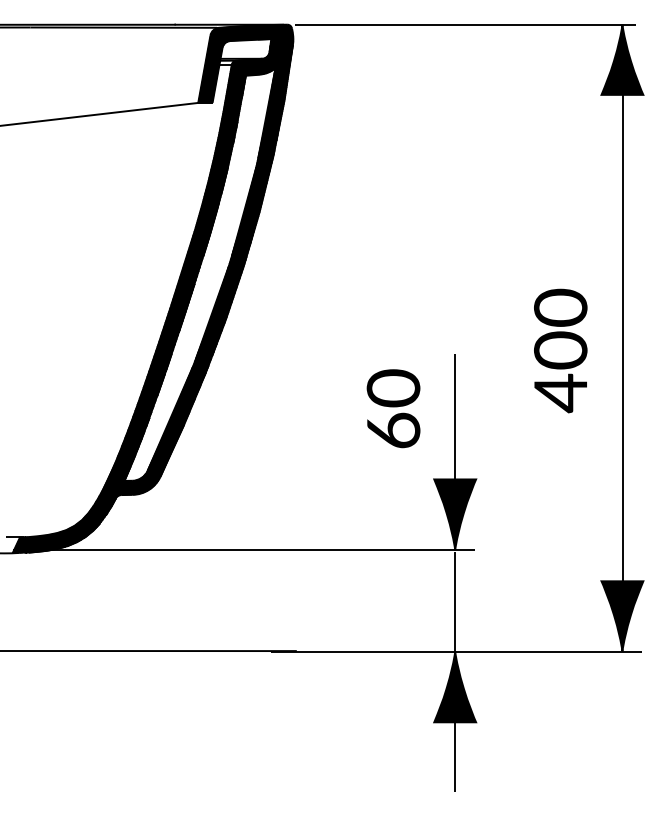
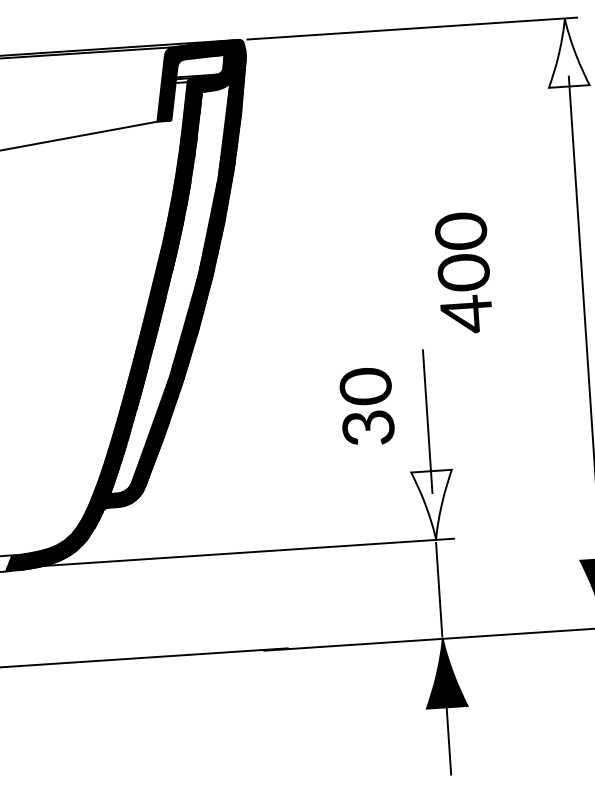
fill: (622, 59) -> (567, 52), removed
text: (560, 350) -> (463, 272), moved
text: (393, 430) -> (368, 427), 60 -> 30
fill: (455, 514) -> (434, 505), removed

